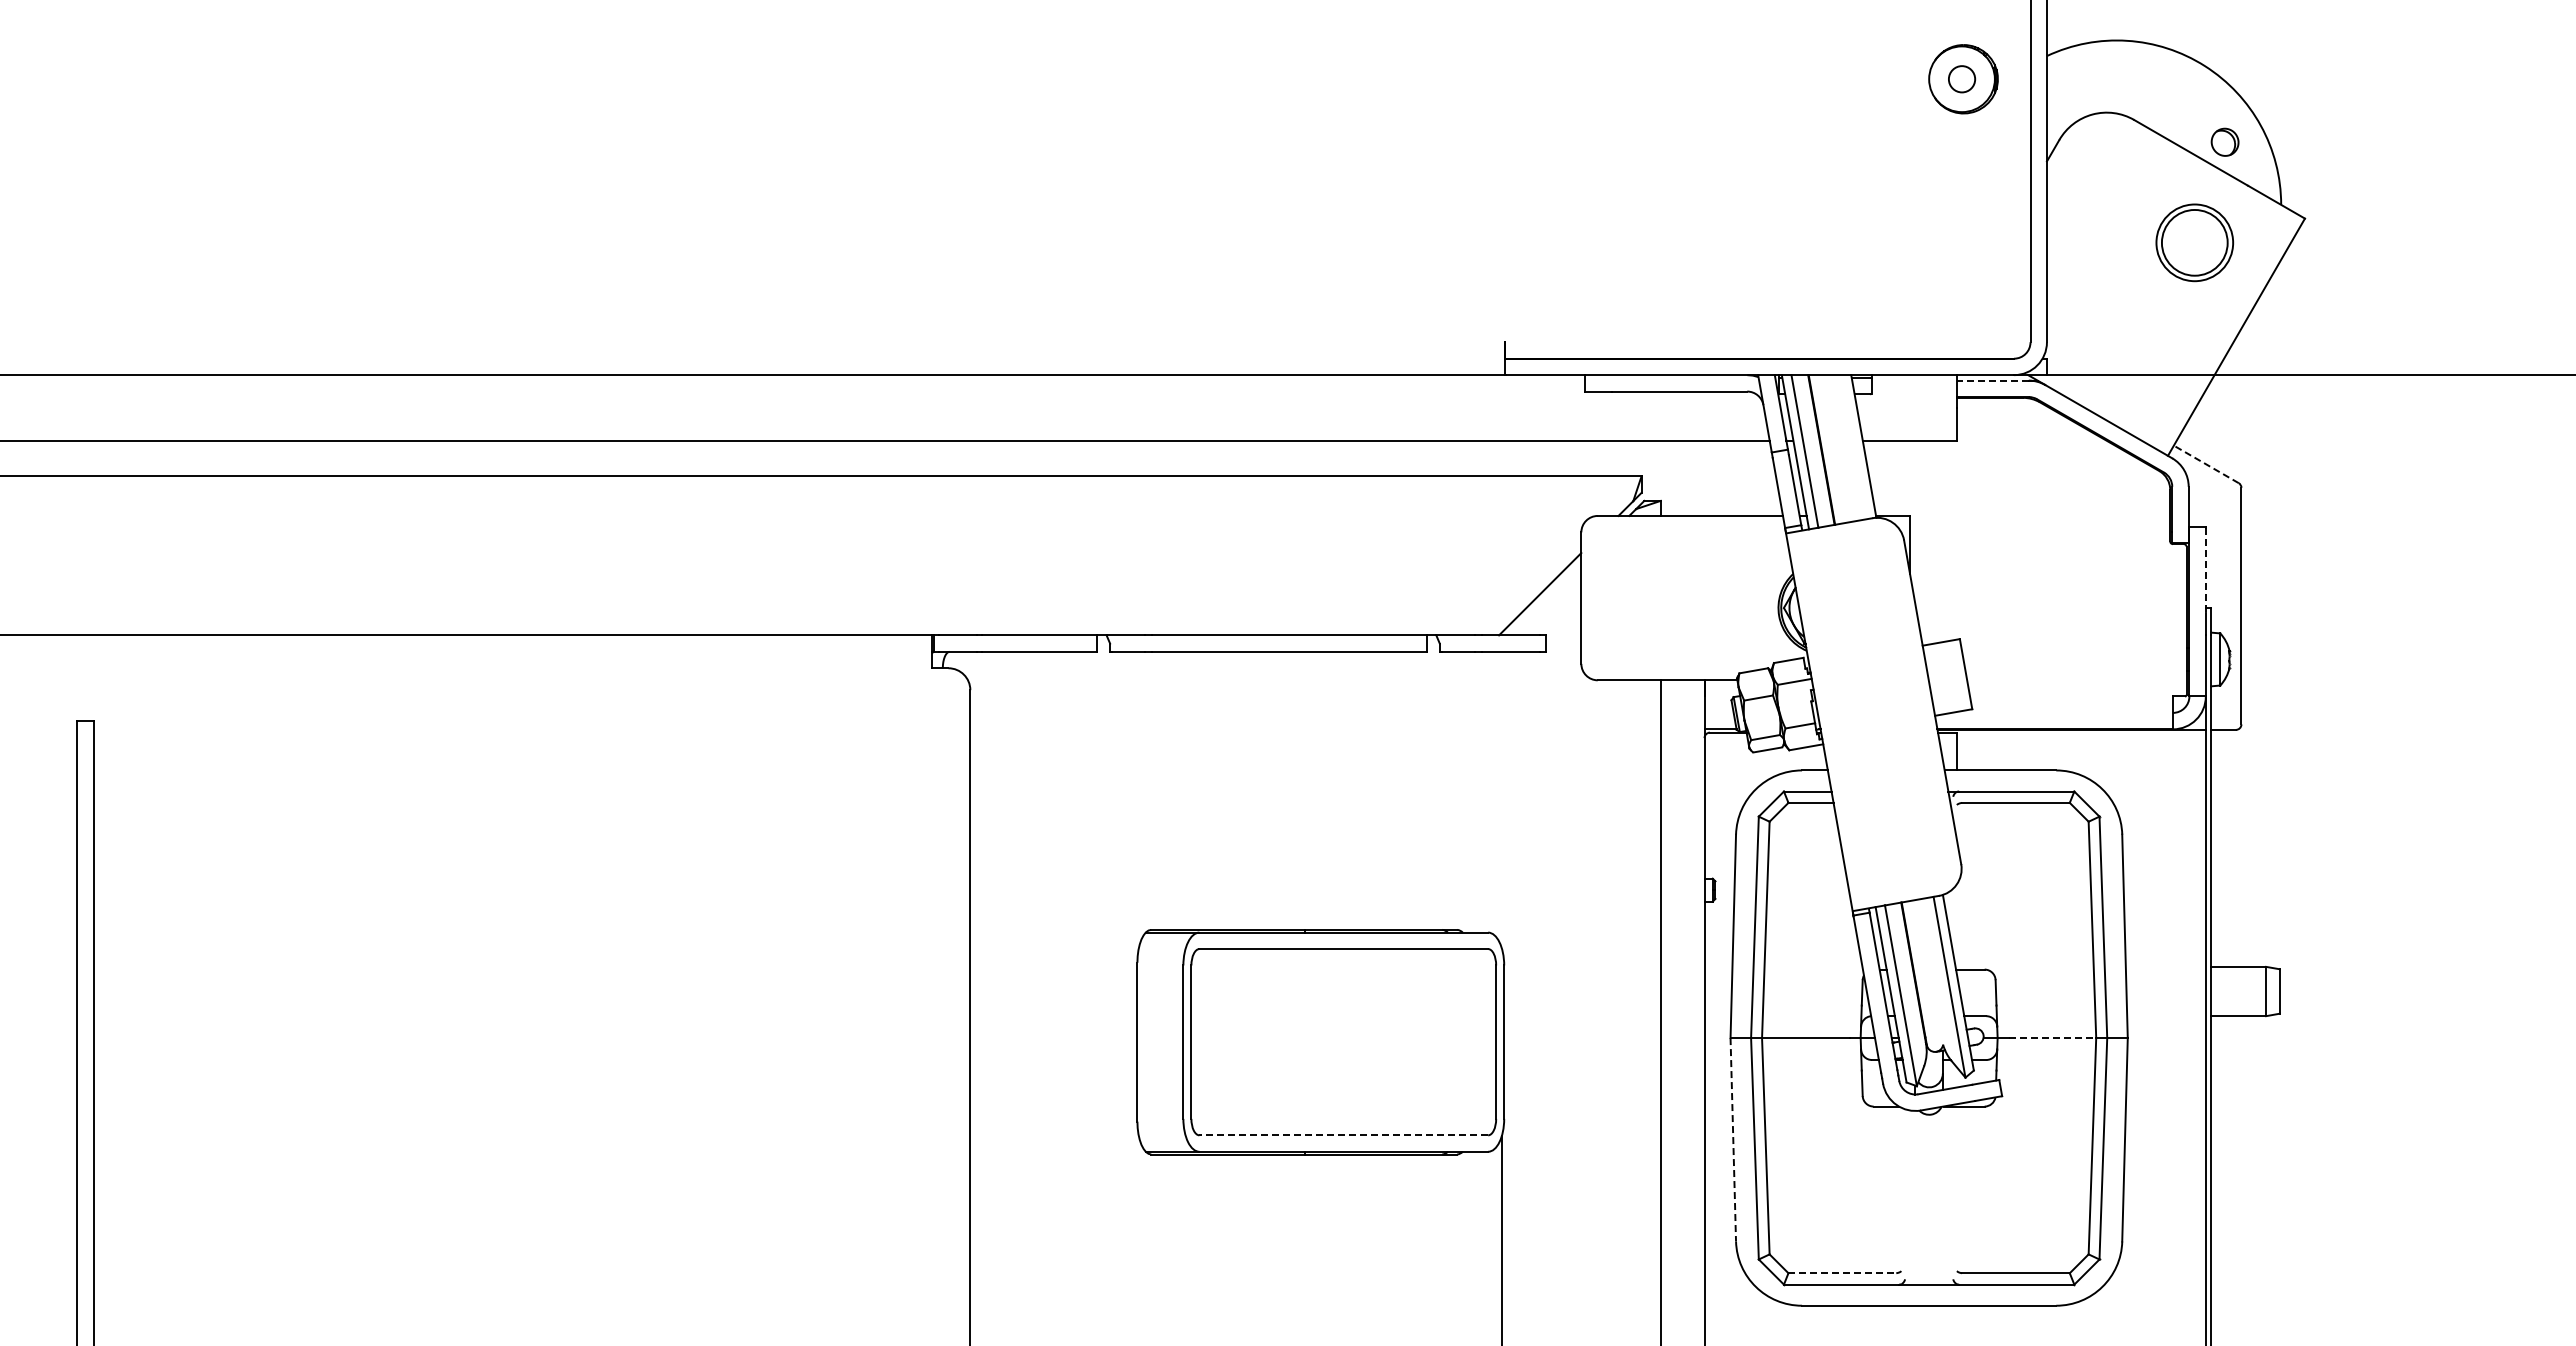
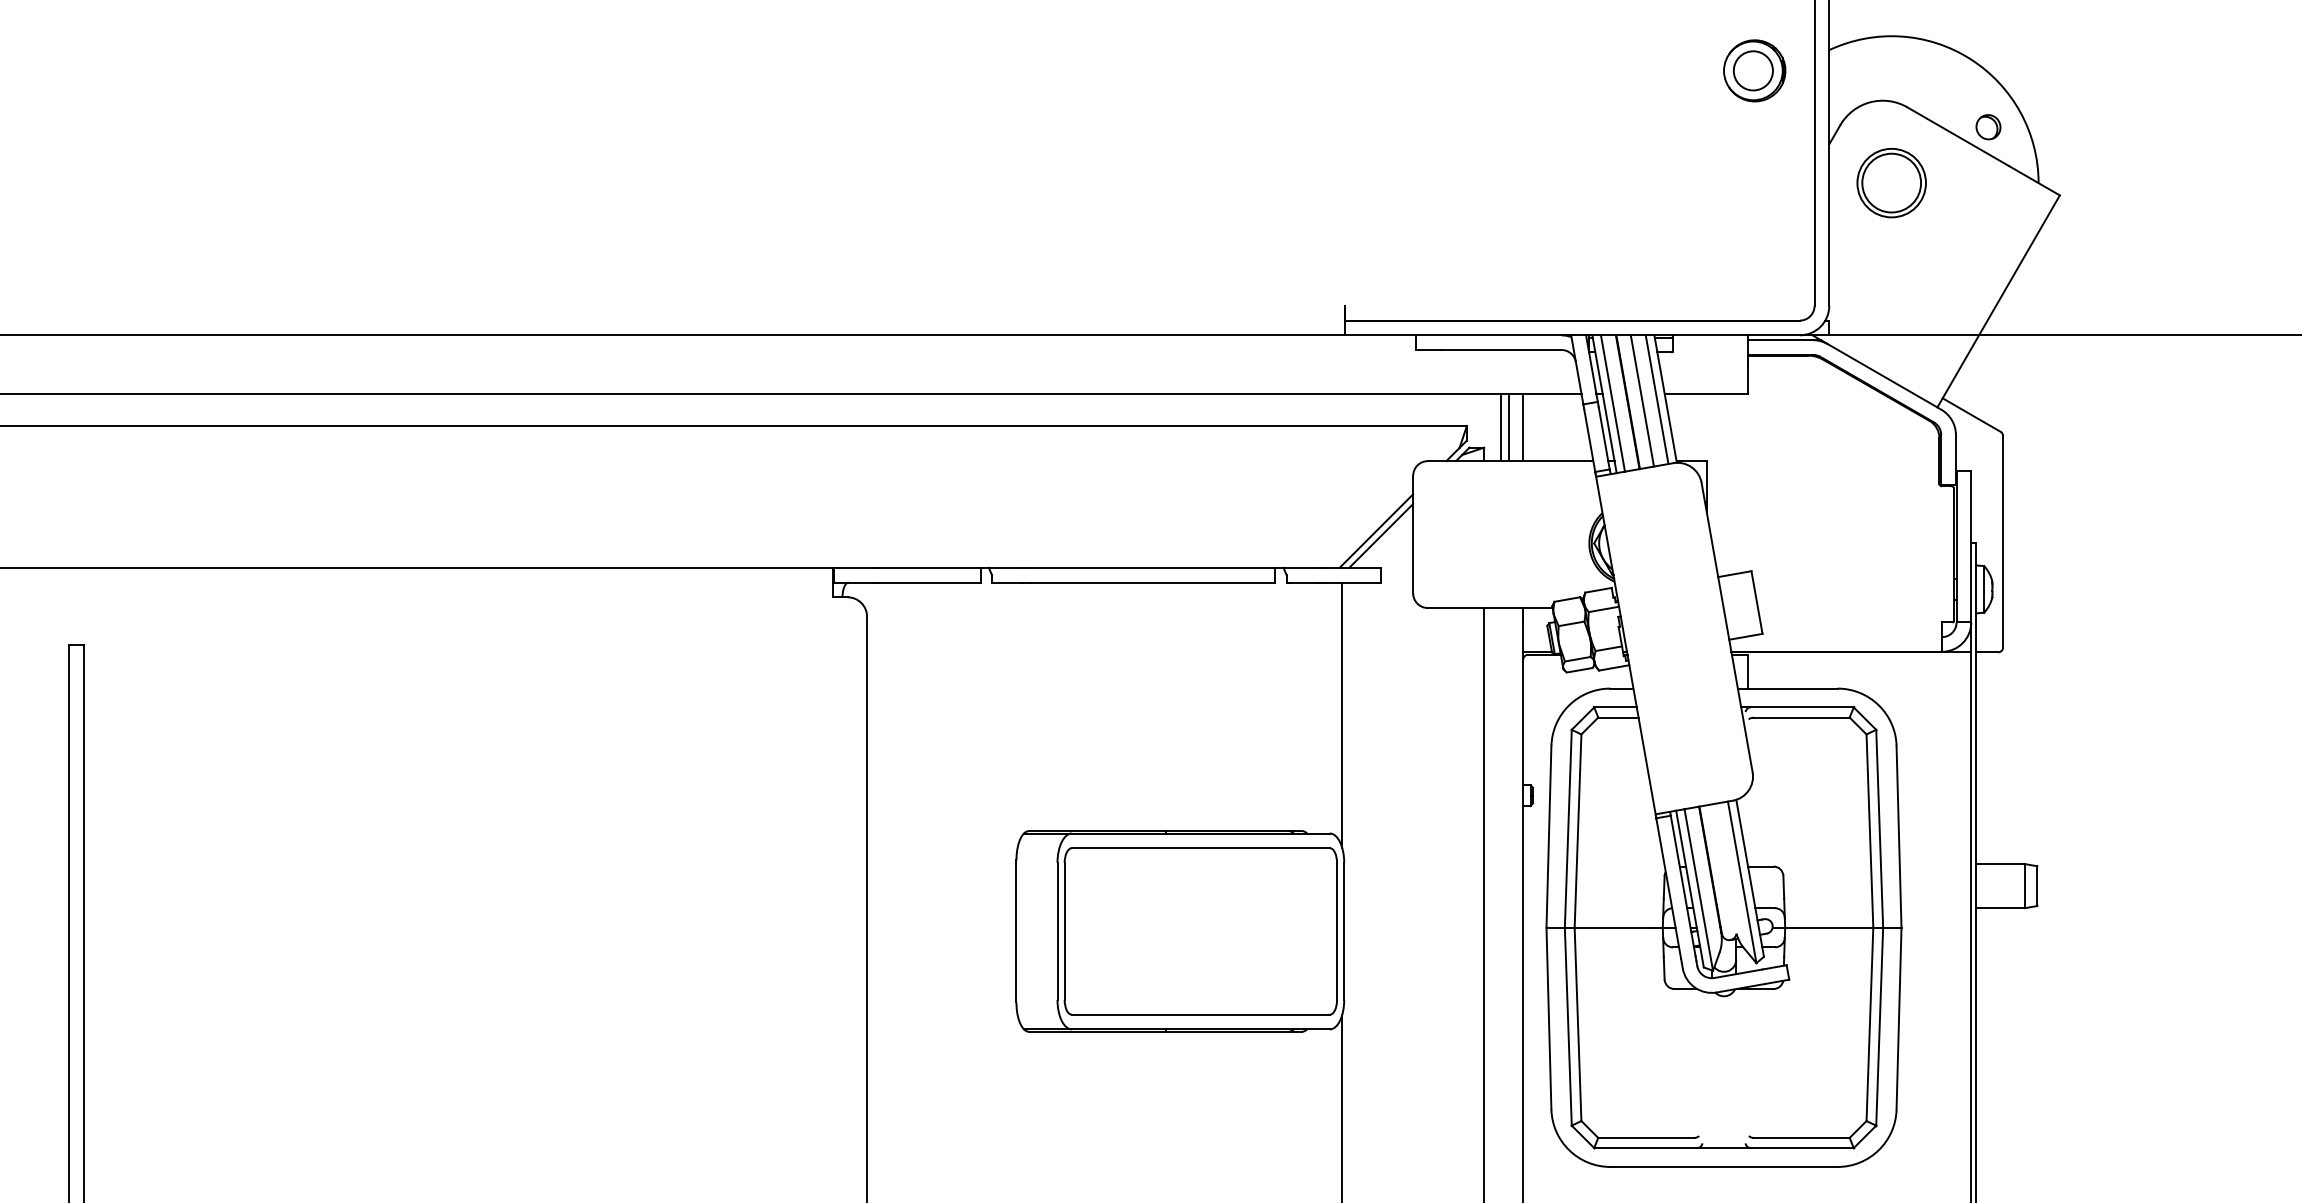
circle: (1961, 79) -> (1752, 71), size x1.67
part: (2194, 242) -> (1891, 182), moved
line: (1992, 380) -> (1780, 340), dashed -> solid
line: (1854, 447) -> (1657, 399), added
line: (1837, 448) -> (1642, 400), added
line: (2205, 464) -> (1970, 415), dashed -> solid
line: (1679, 477) -> (1500, 426), added
line: (1688, 477) -> (1508, 426), added
line: (1704, 477) -> (1523, 426), added
line: (2205, 570) -> (1970, 509), dashed -> solid
line: (1545, 599) -> (1381, 535), added
line: (1501, 799) -> (1341, 714), added
line: (2052, 1038) -> (1834, 928), dashed -> solid
line: (1343, 1135) -> (1200, 1014), dashed -> solid
line: (1733, 1139) -> (1549, 1018), dashed -> solid
line: (1842, 1273) -> (1646, 1138), dashed -> solid

